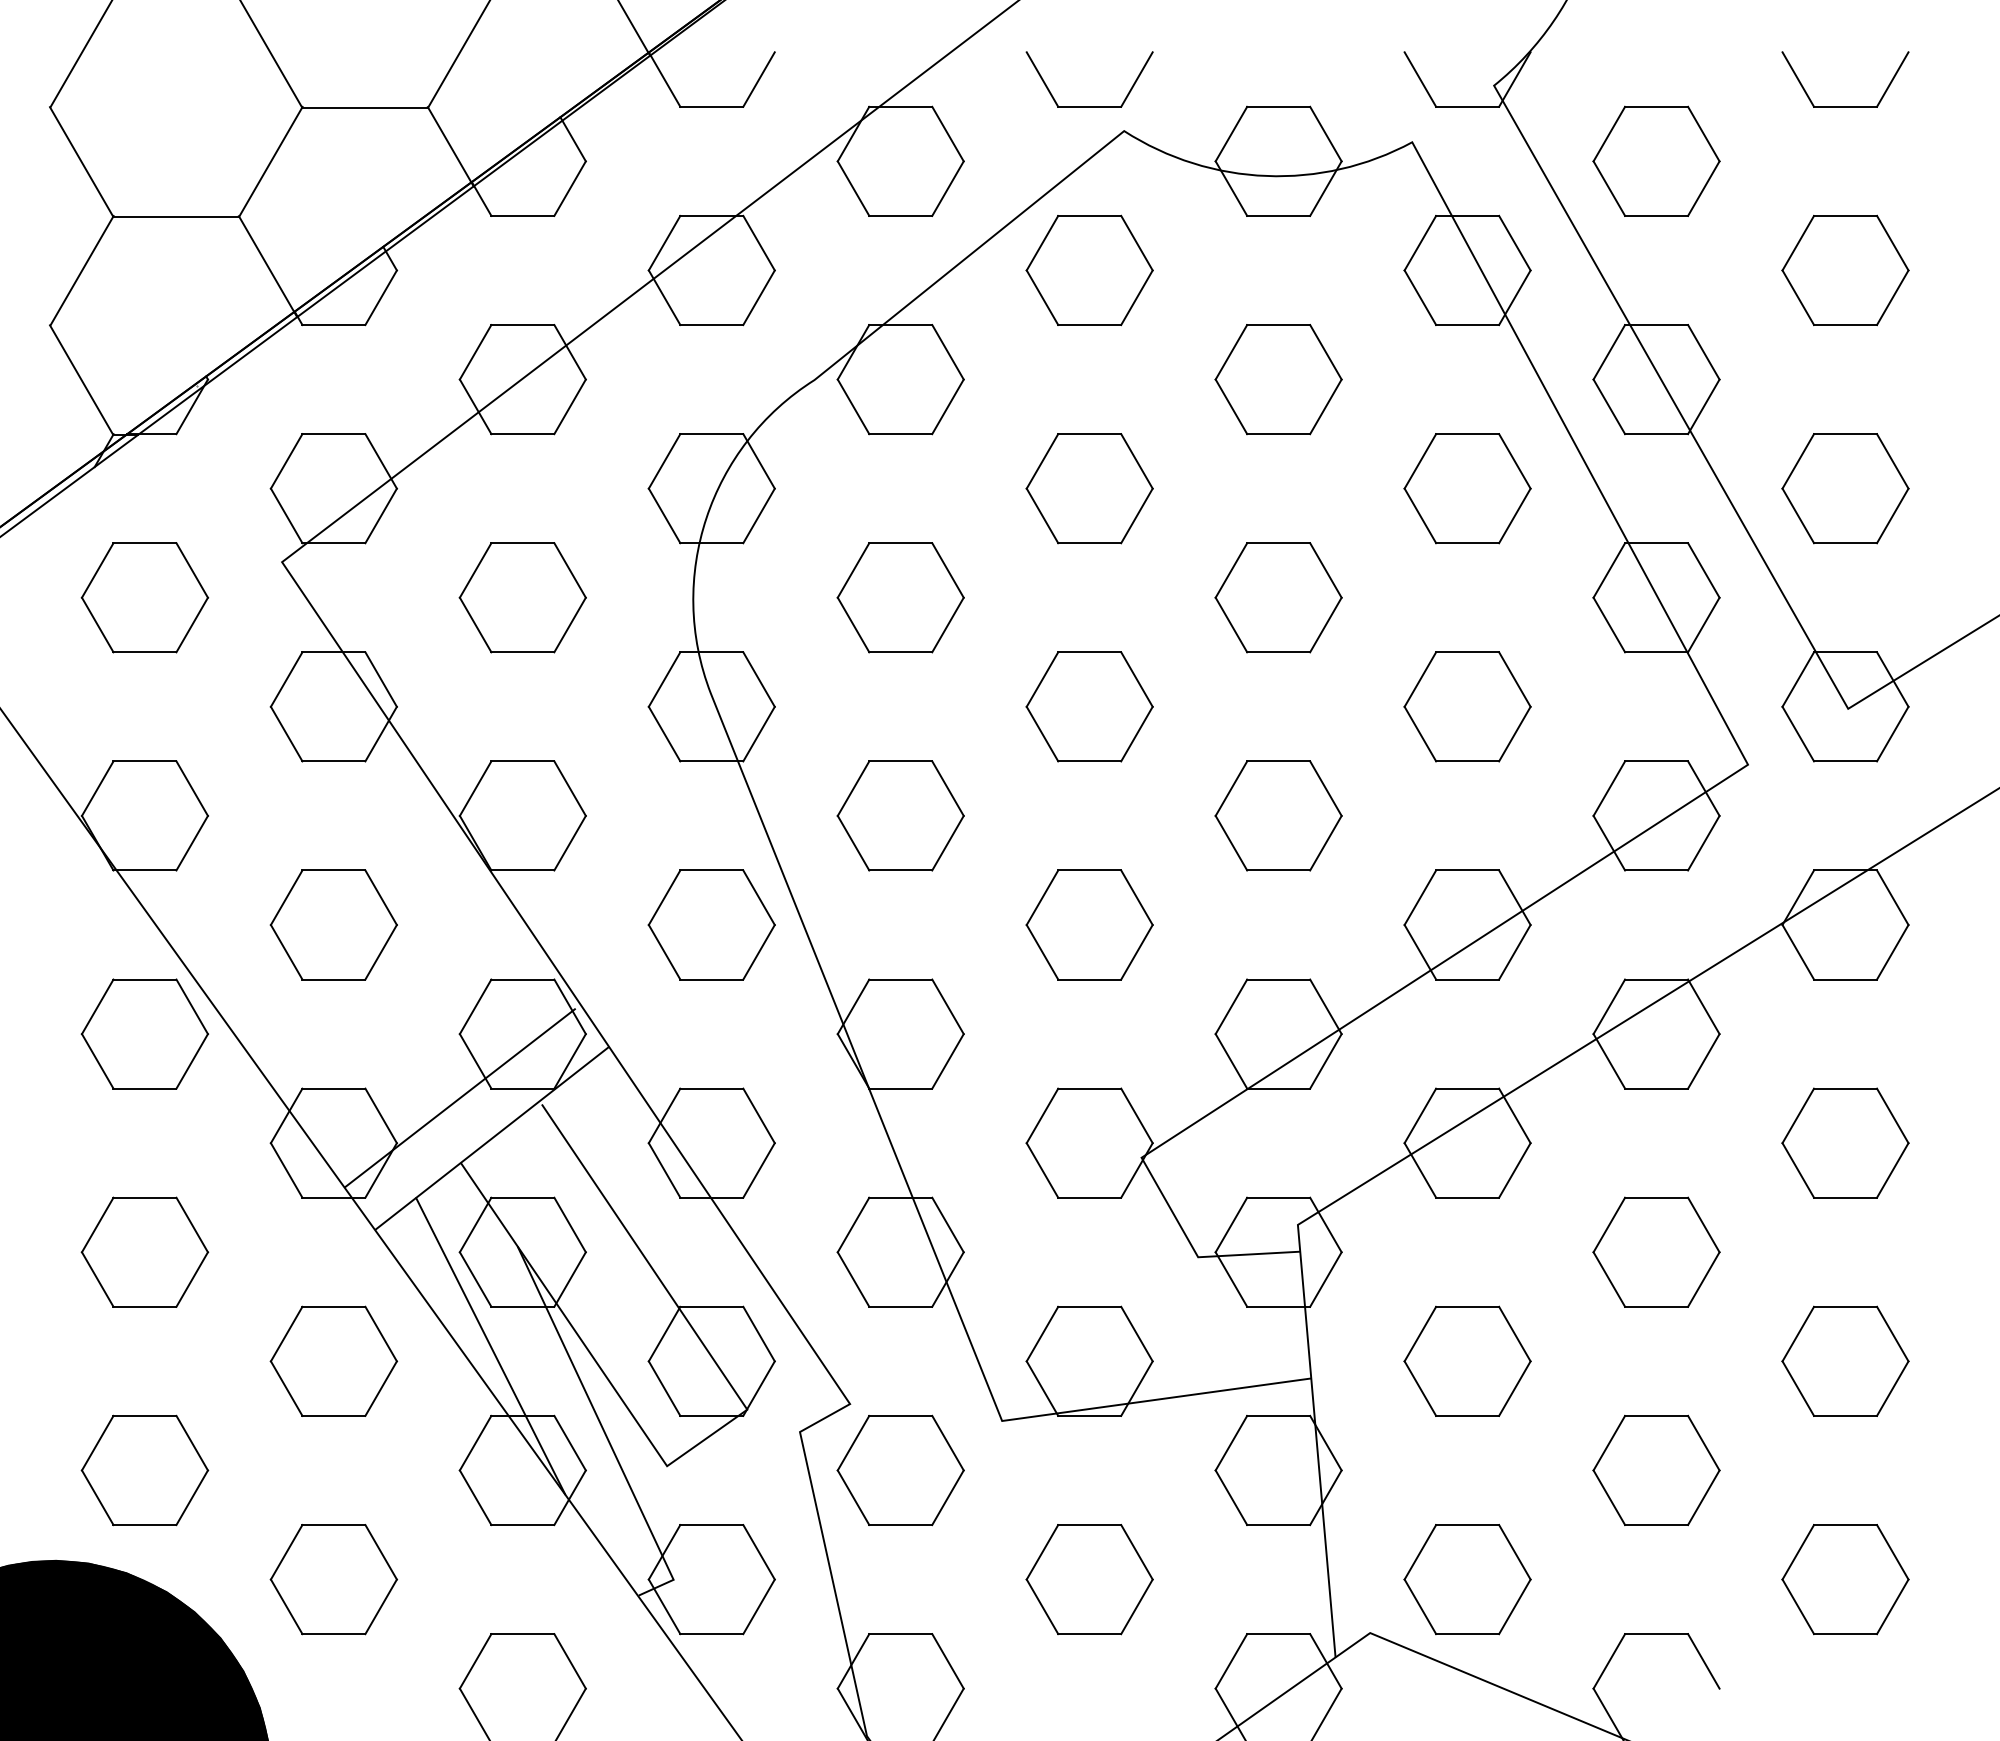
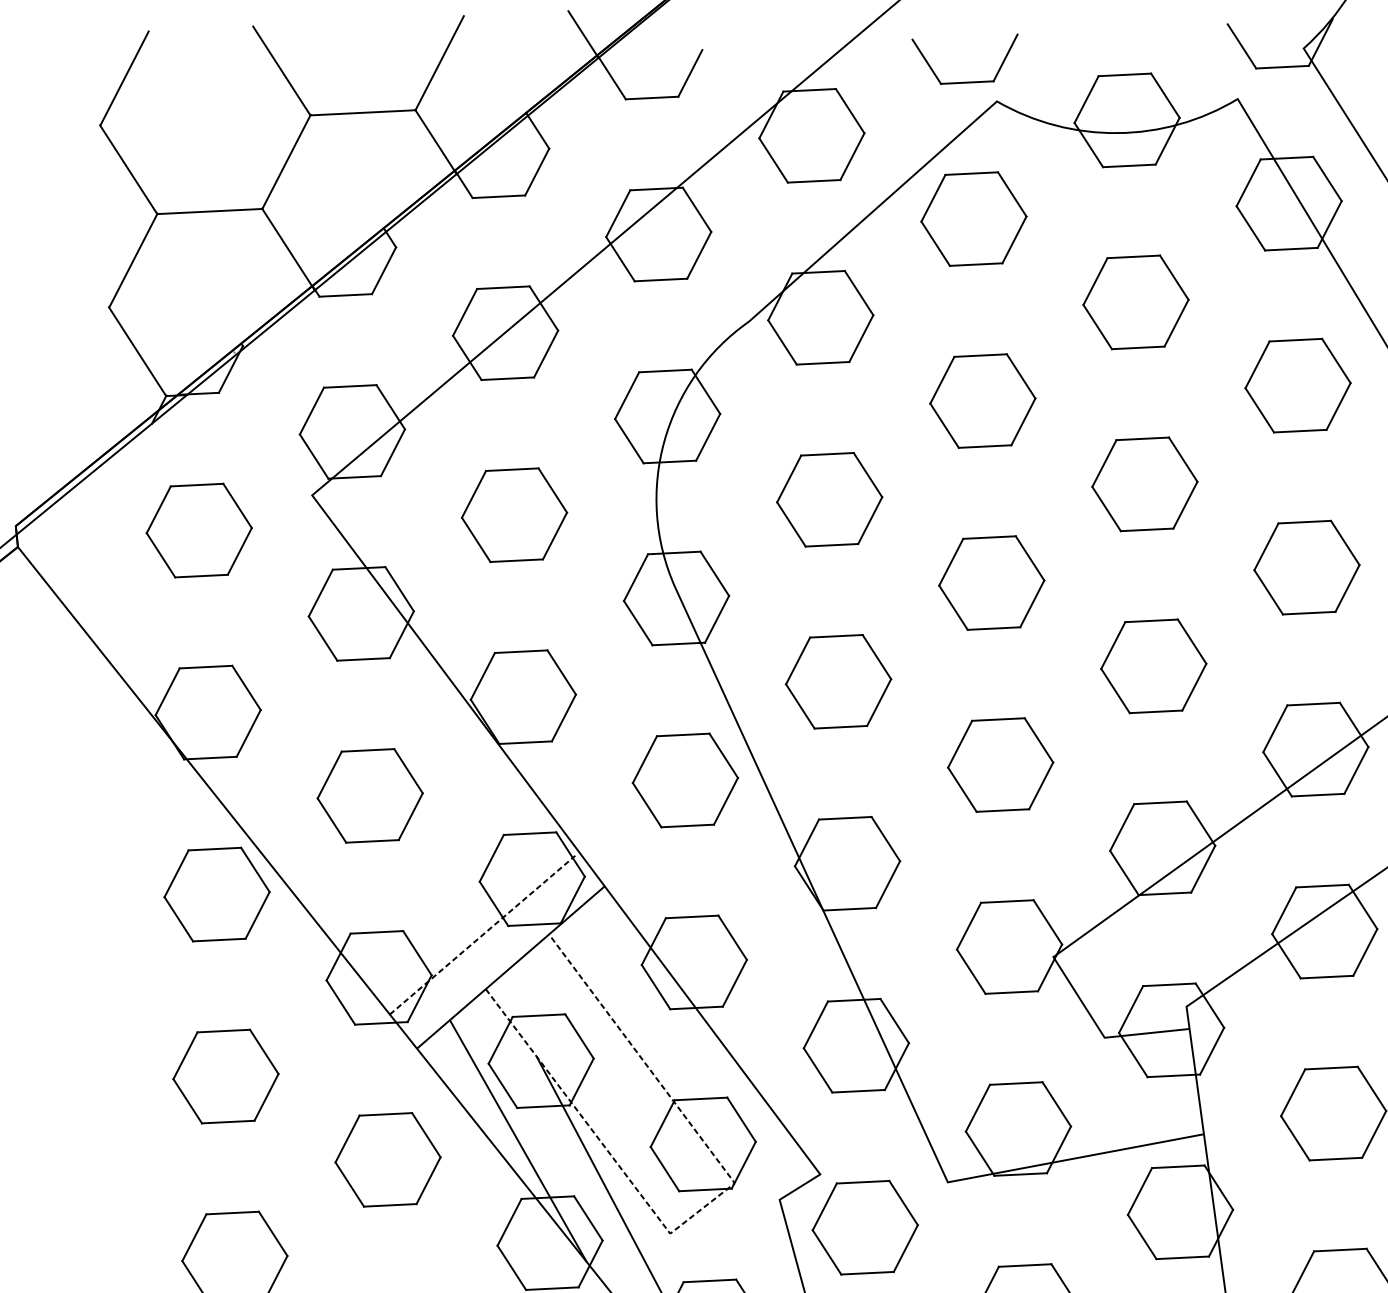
line: (460, 1097) -> (482, 934), solid -> dashed
line: (707, 1437) -> (702, 1208), solid -> dashed

